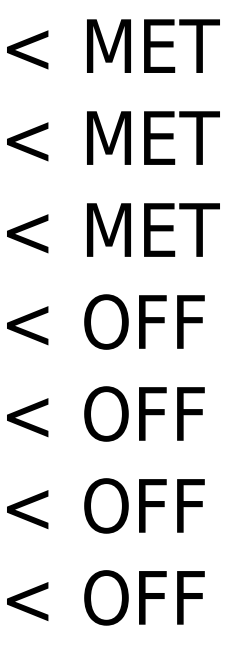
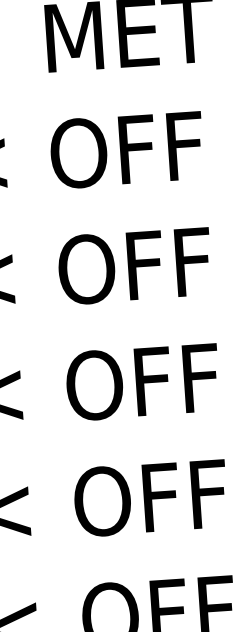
text: (151, 137) -> (135, 148), MET -> OFF
text: (151, 229) -> (143, 264), MET -> OFF

